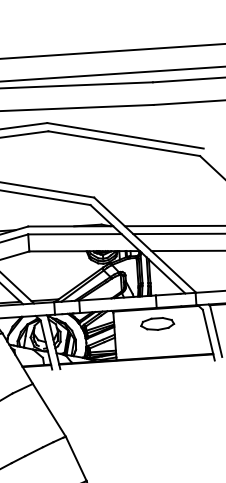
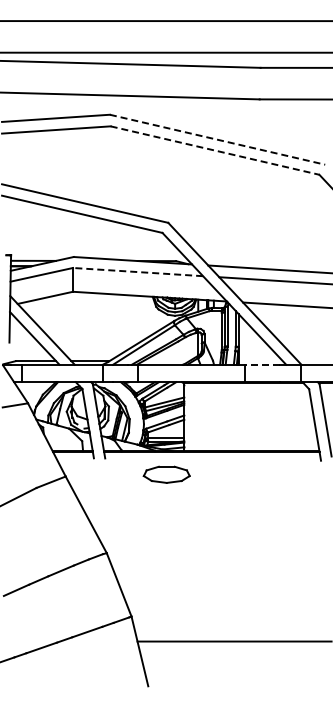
line: (125, 135) -> (217, 139), solid -> dashed
line: (124, 143) -> (215, 150), solid -> dashed
line: (74, 234) -> (137, 272), solid -> dashed
line: (167, 294) -> (261, 364), solid -> dashed
part: (157, 323) -> (166, 474), moved

